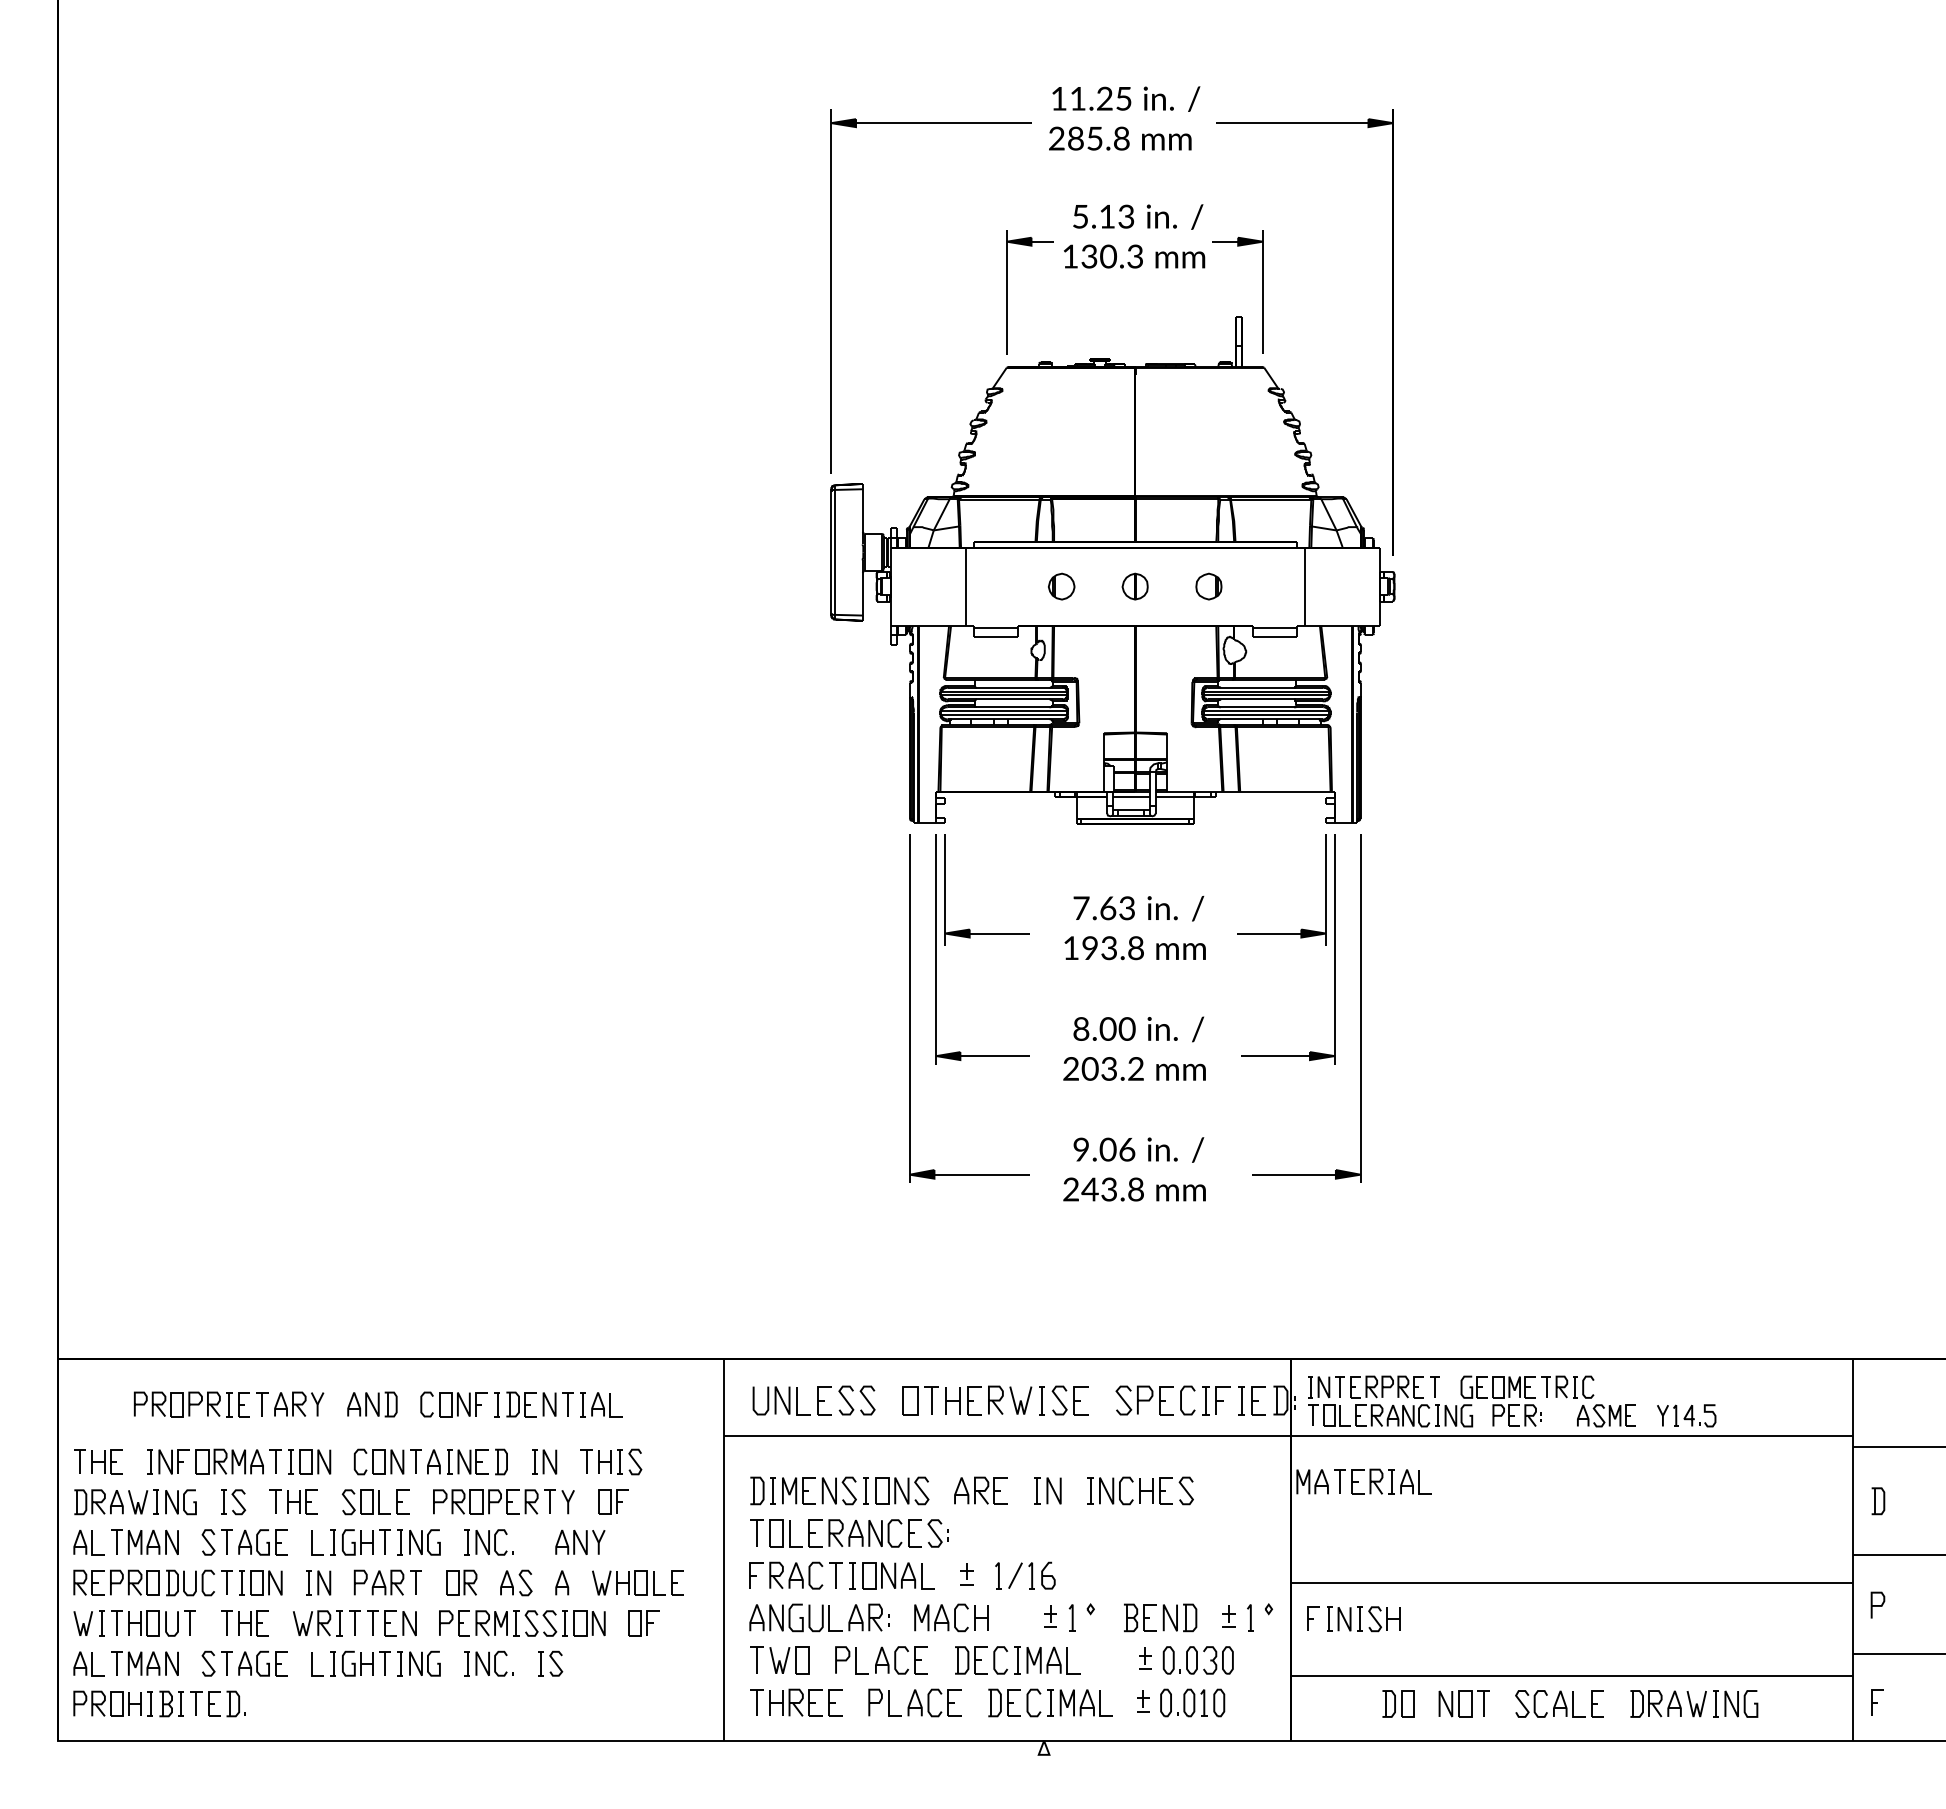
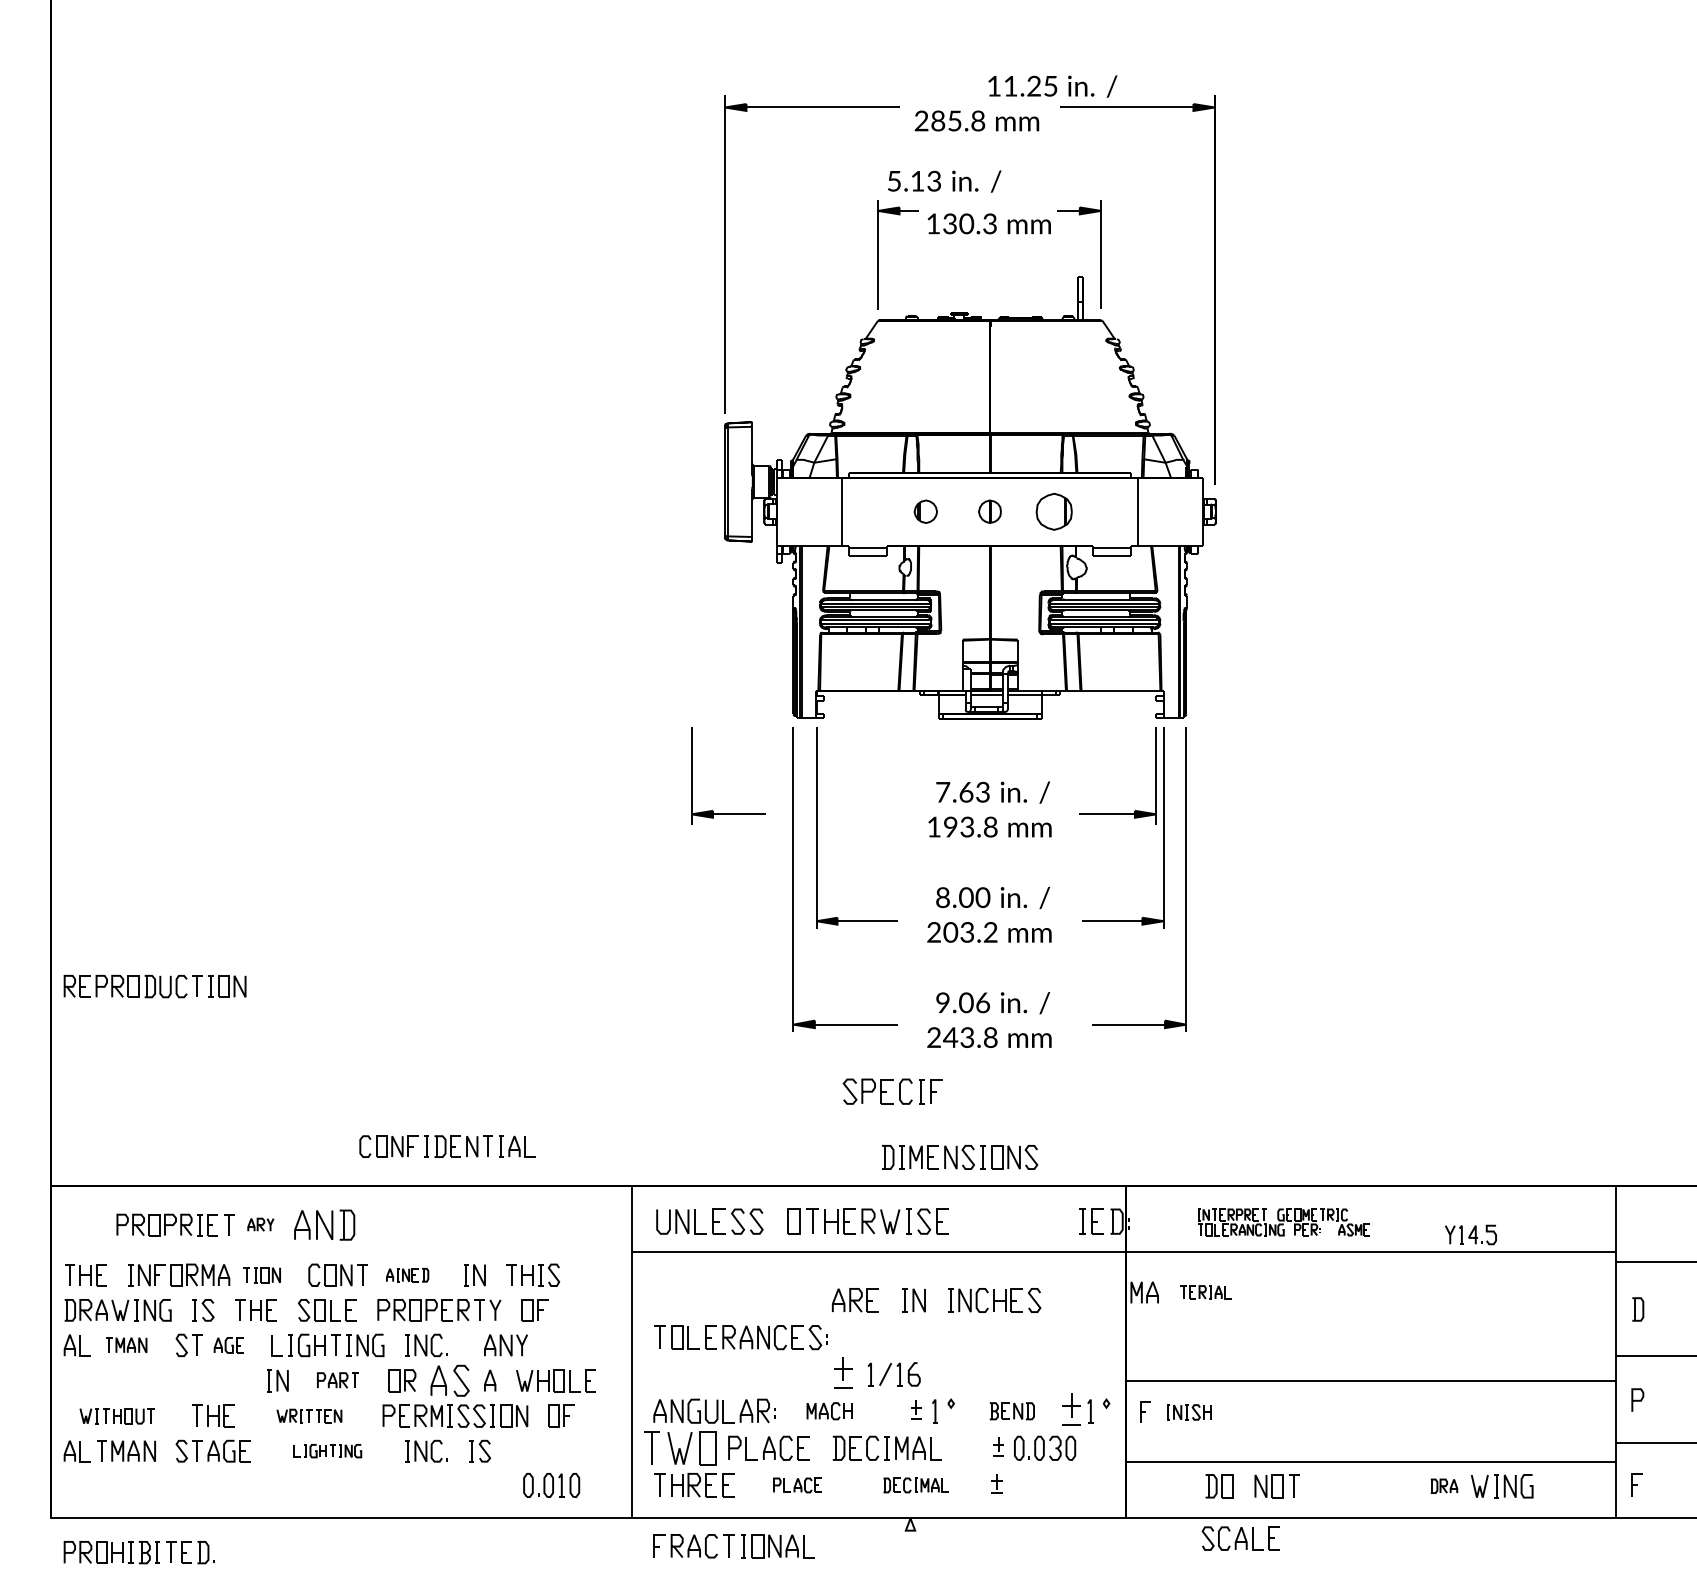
text: (1126, 98) -> (1053, 86), moved
text: (1138, 216) -> (944, 181), moved
part: (1208, 586) -> (1053, 511), size x1.6
part: (945, 889) -> (691, 775), moved
part: (1165, 1400) -> (886, 1091), moved
part: (1471, 1401) -> (1283, 1222), size x0.6
part: (299, 1403) -> (261, 1224), size x0.6
part: (372, 1404) -> (324, 1225), size x1.4
part: (521, 1404) -> (447, 1146), moved
part: (300, 1461) -> (261, 1274), size x0.7
part: (467, 1461) -> (407, 1274), size x0.6
part: (1382, 1481) -> (1205, 1292), size x0.6
part: (839, 1490) -> (959, 1157), moved
part: (144, 1541) -> (125, 1344), size x0.7
part: (262, 1542) -> (228, 1345), size x0.7
part: (966, 1574) -> (842, 1373), size x1.6
part: (841, 1575) -> (733, 1546), moved
part: (177, 1582) -> (154, 986), moved
part: (387, 1582) -> (337, 1380), size x0.7
part: (516, 1582) -> (450, 1380), size x1.4
part: (1228, 1616) -> (1071, 1410), size x1.6
part: (951, 1617) -> (829, 1410), size x0.7
part: (1160, 1617) -> (1012, 1410), size x0.7
part: (1363, 1619) -> (1189, 1412), size x0.7
part: (134, 1623) -> (117, 1416), size x0.7
part: (354, 1623) -> (309, 1416), size x0.6
part: (779, 1660) -> (679, 1448), size x1.4
part: (375, 1663) -> (327, 1450), size x0.6
part: (914, 1702) -> (797, 1485), size x0.6
part: (1050, 1702) -> (916, 1485), size x0.6
part: (1192, 1702) -> (551, 1485), moved
part: (159, 1703) -> (138, 1552), moved
part: (1559, 1703) -> (1240, 1538), moved
part: (1655, 1703) -> (1443, 1485), size x0.6

